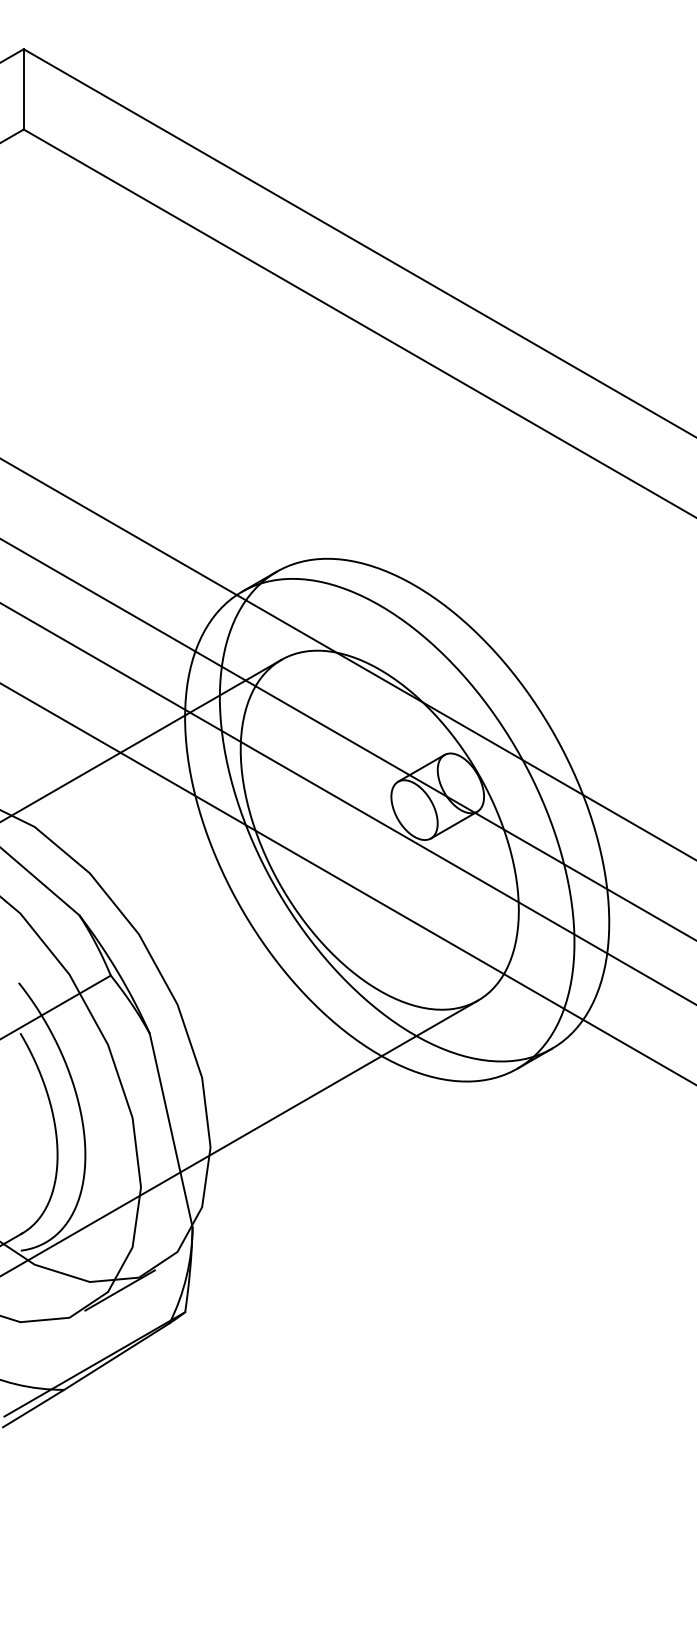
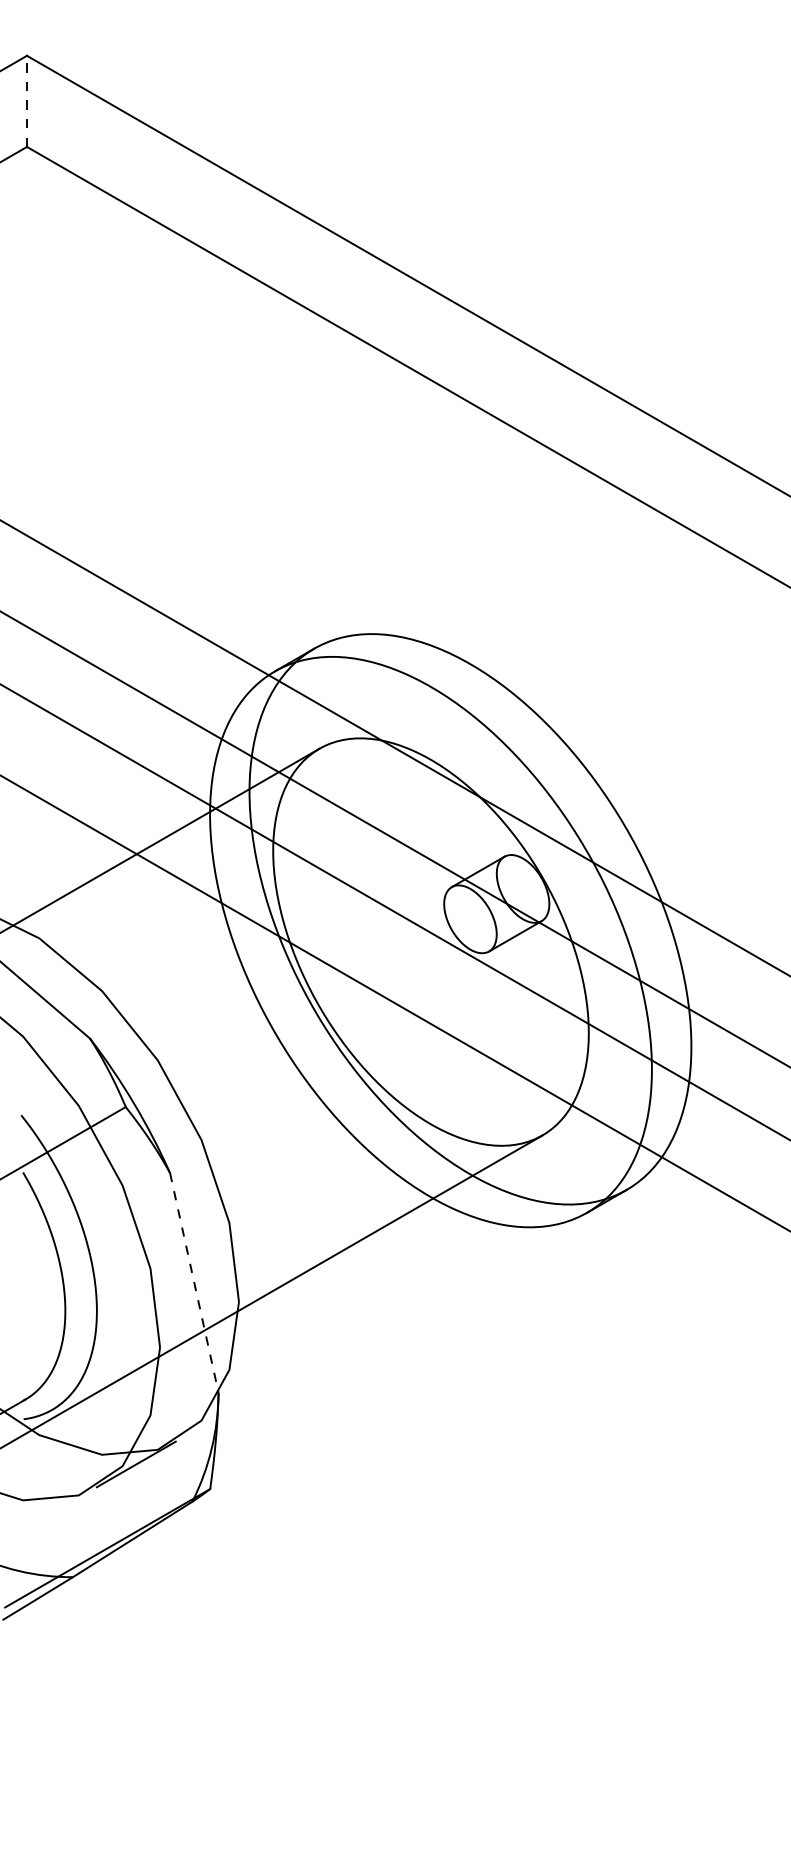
line: (24, 89) -> (27, 101), solid -> dashed
line: (171, 1130) -> (194, 1282), solid -> dashed

